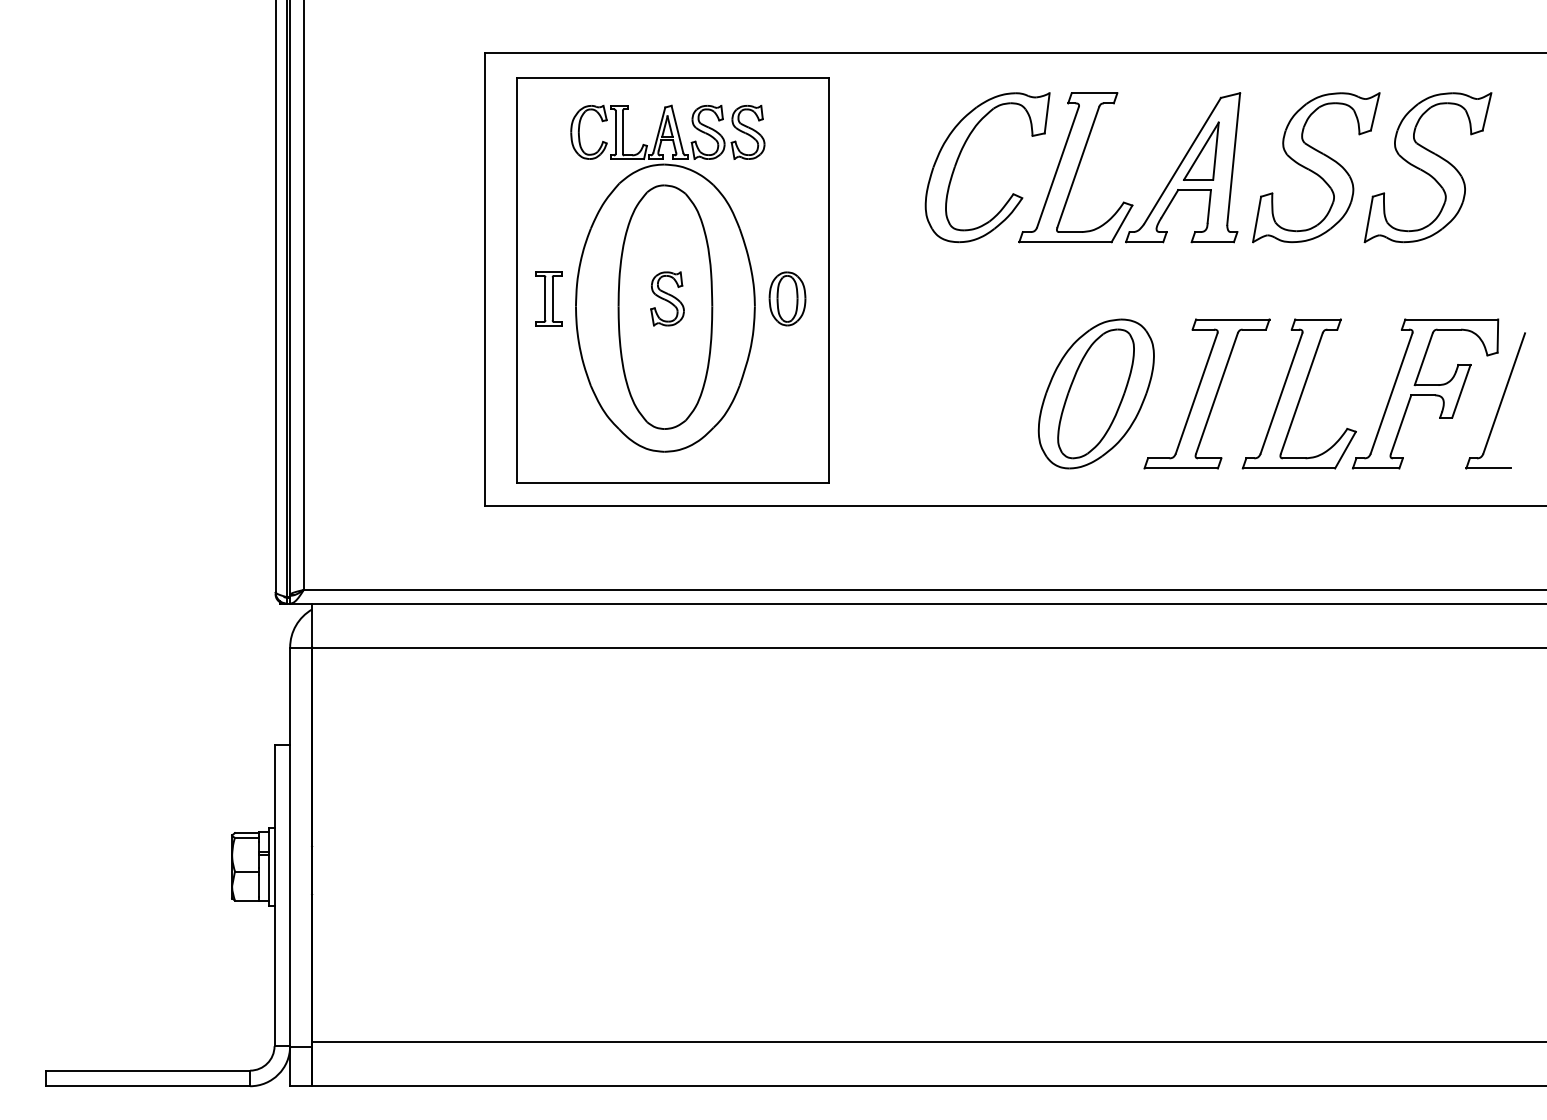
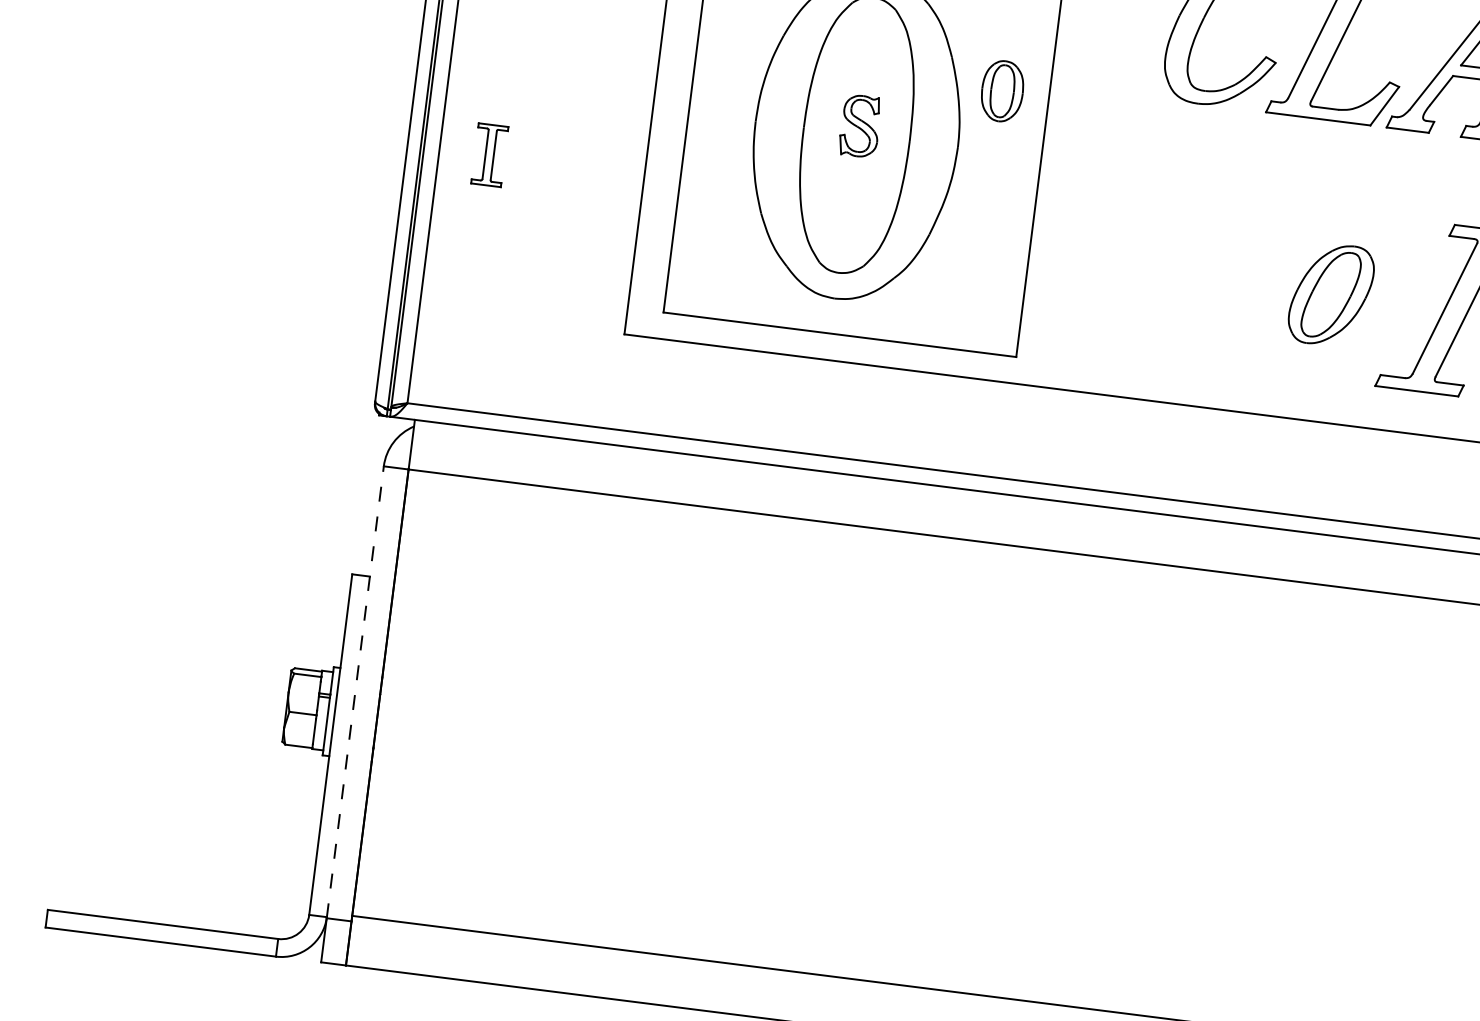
part: (548, 298) -> (489, 154), moved
part: (787, 298) -> (1002, 90), moved
part: (1095, 393) -> (1330, 294), size x0.6
line: (290, 847) -> (355, 692), solid -> dashed

